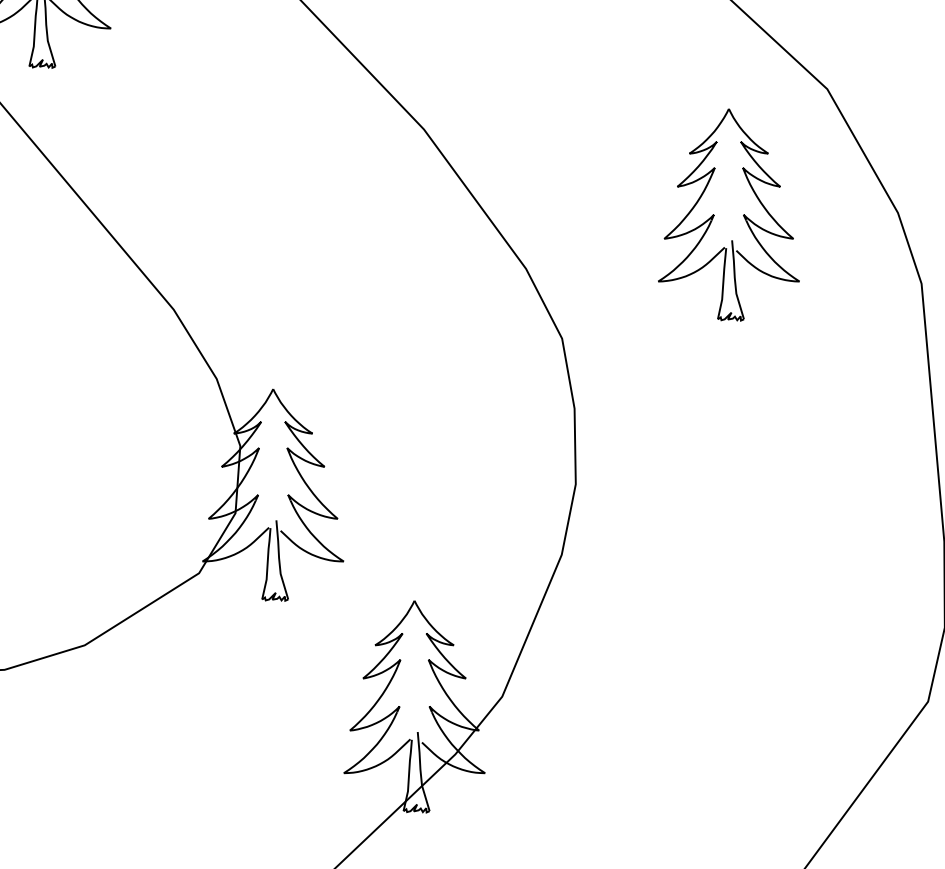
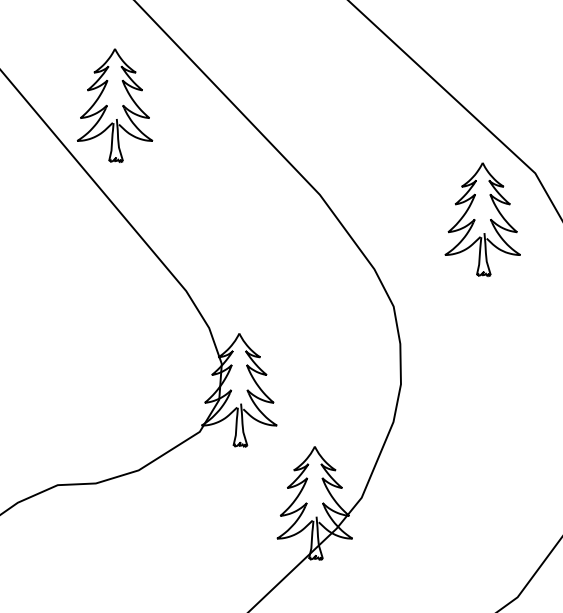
part: (728, 214) -> (482, 219), moved

